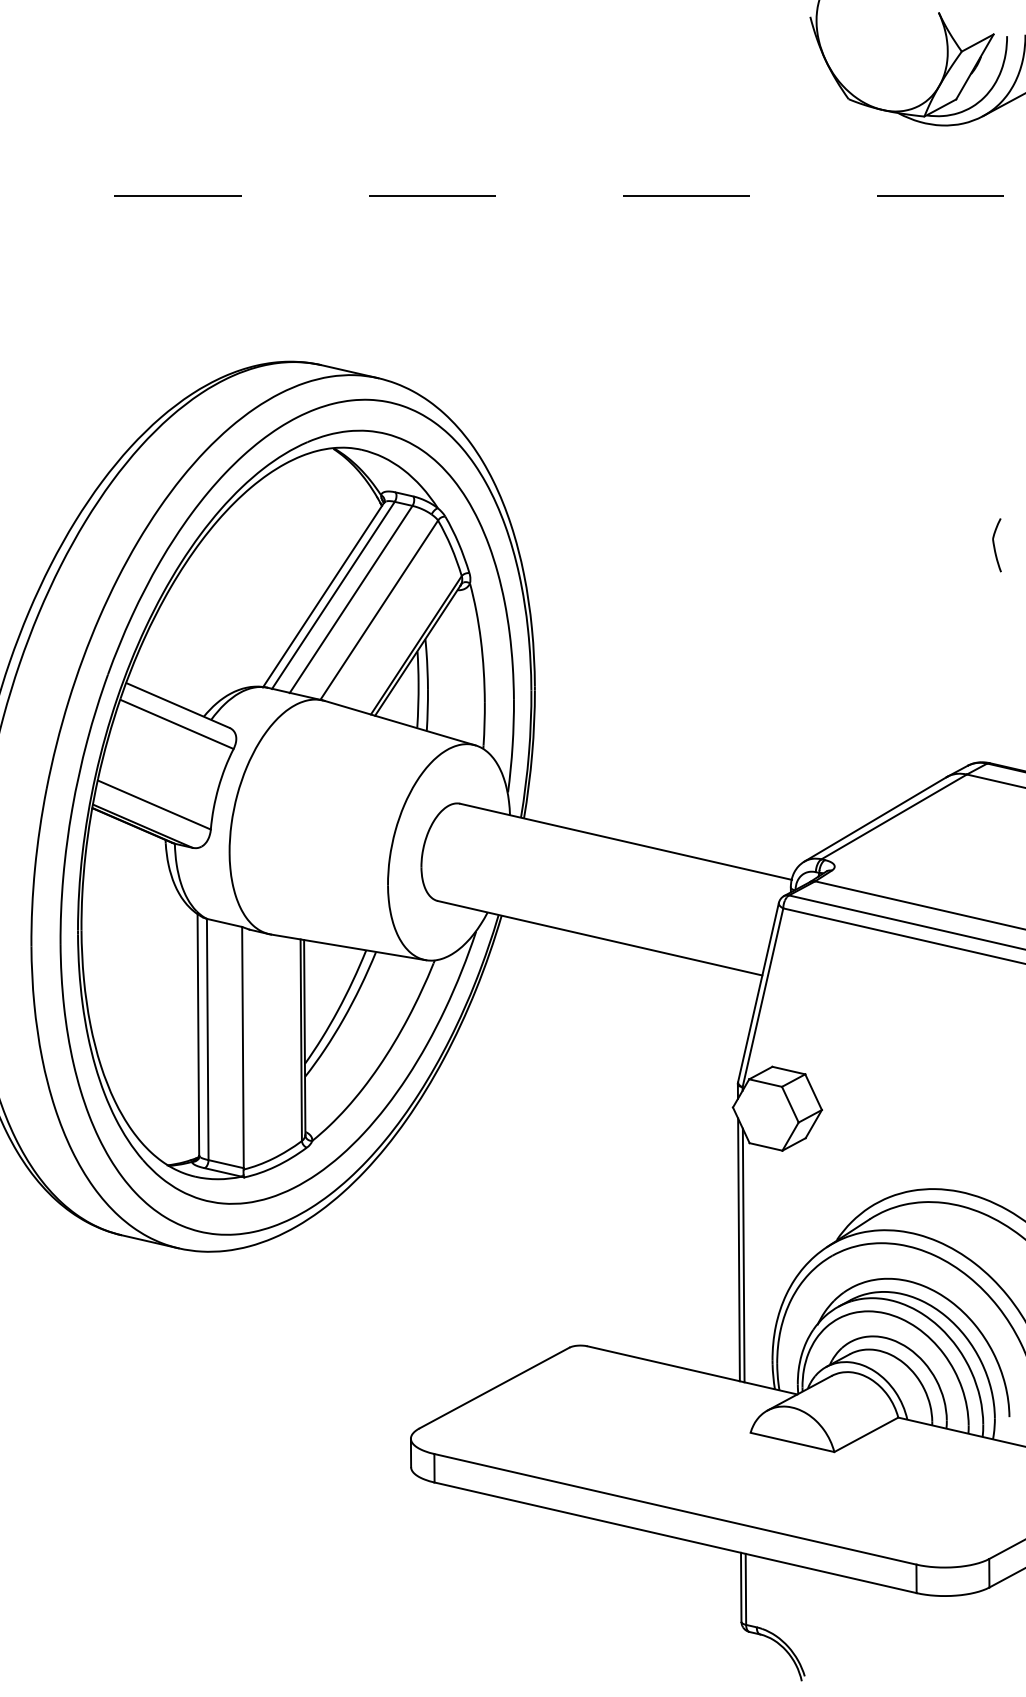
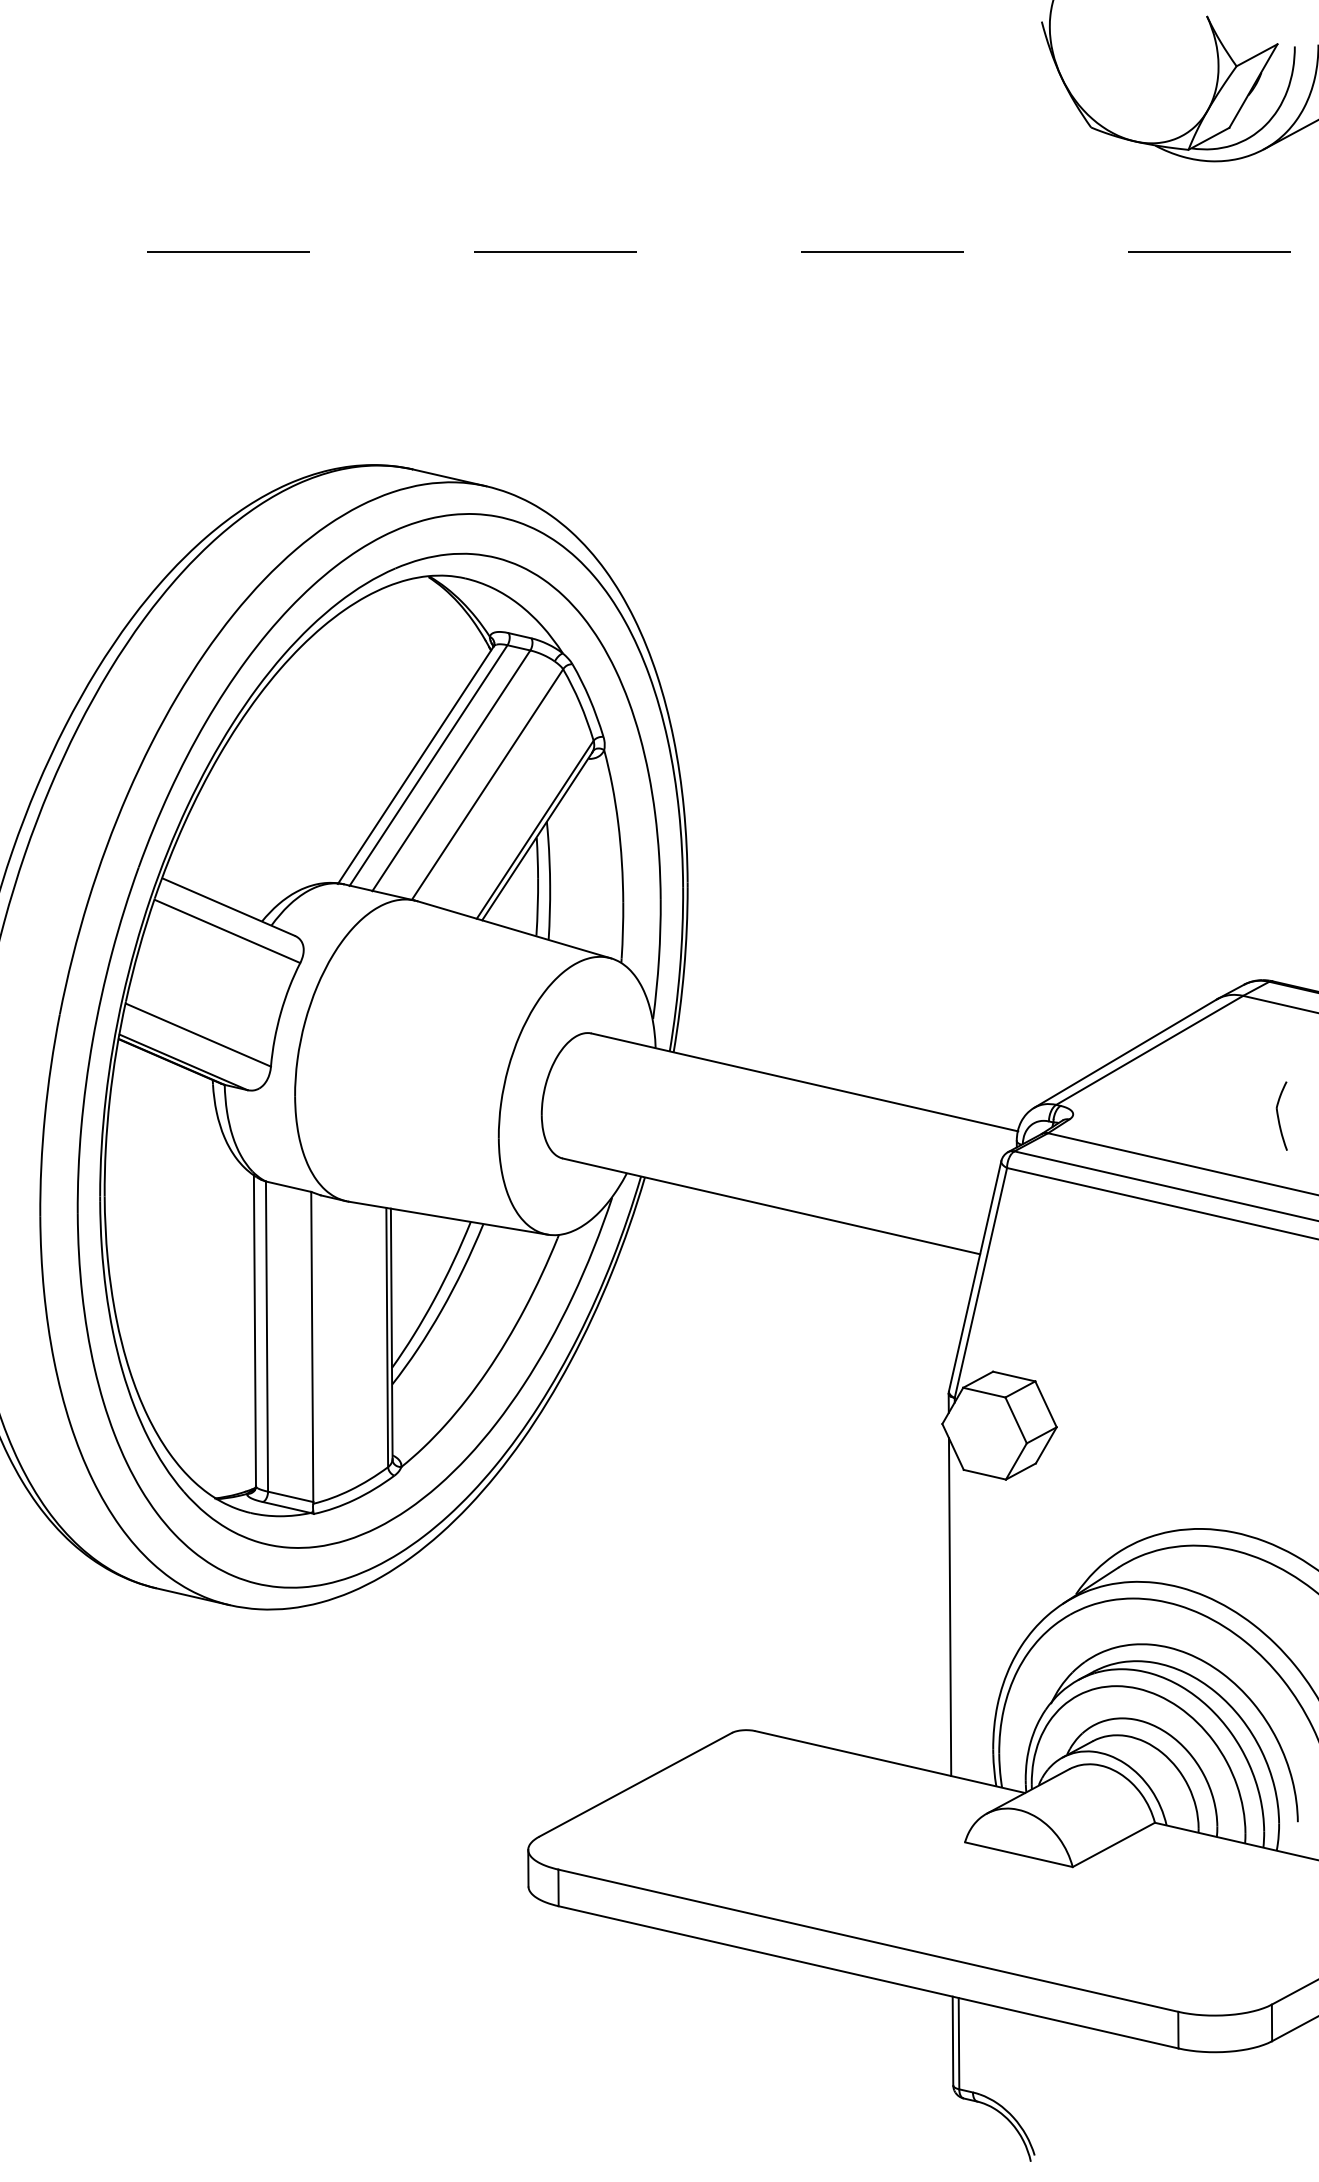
part: (996, 544) -> (1281, 1115), moved
line: (743, 1255) -> (956, 1614), removed

